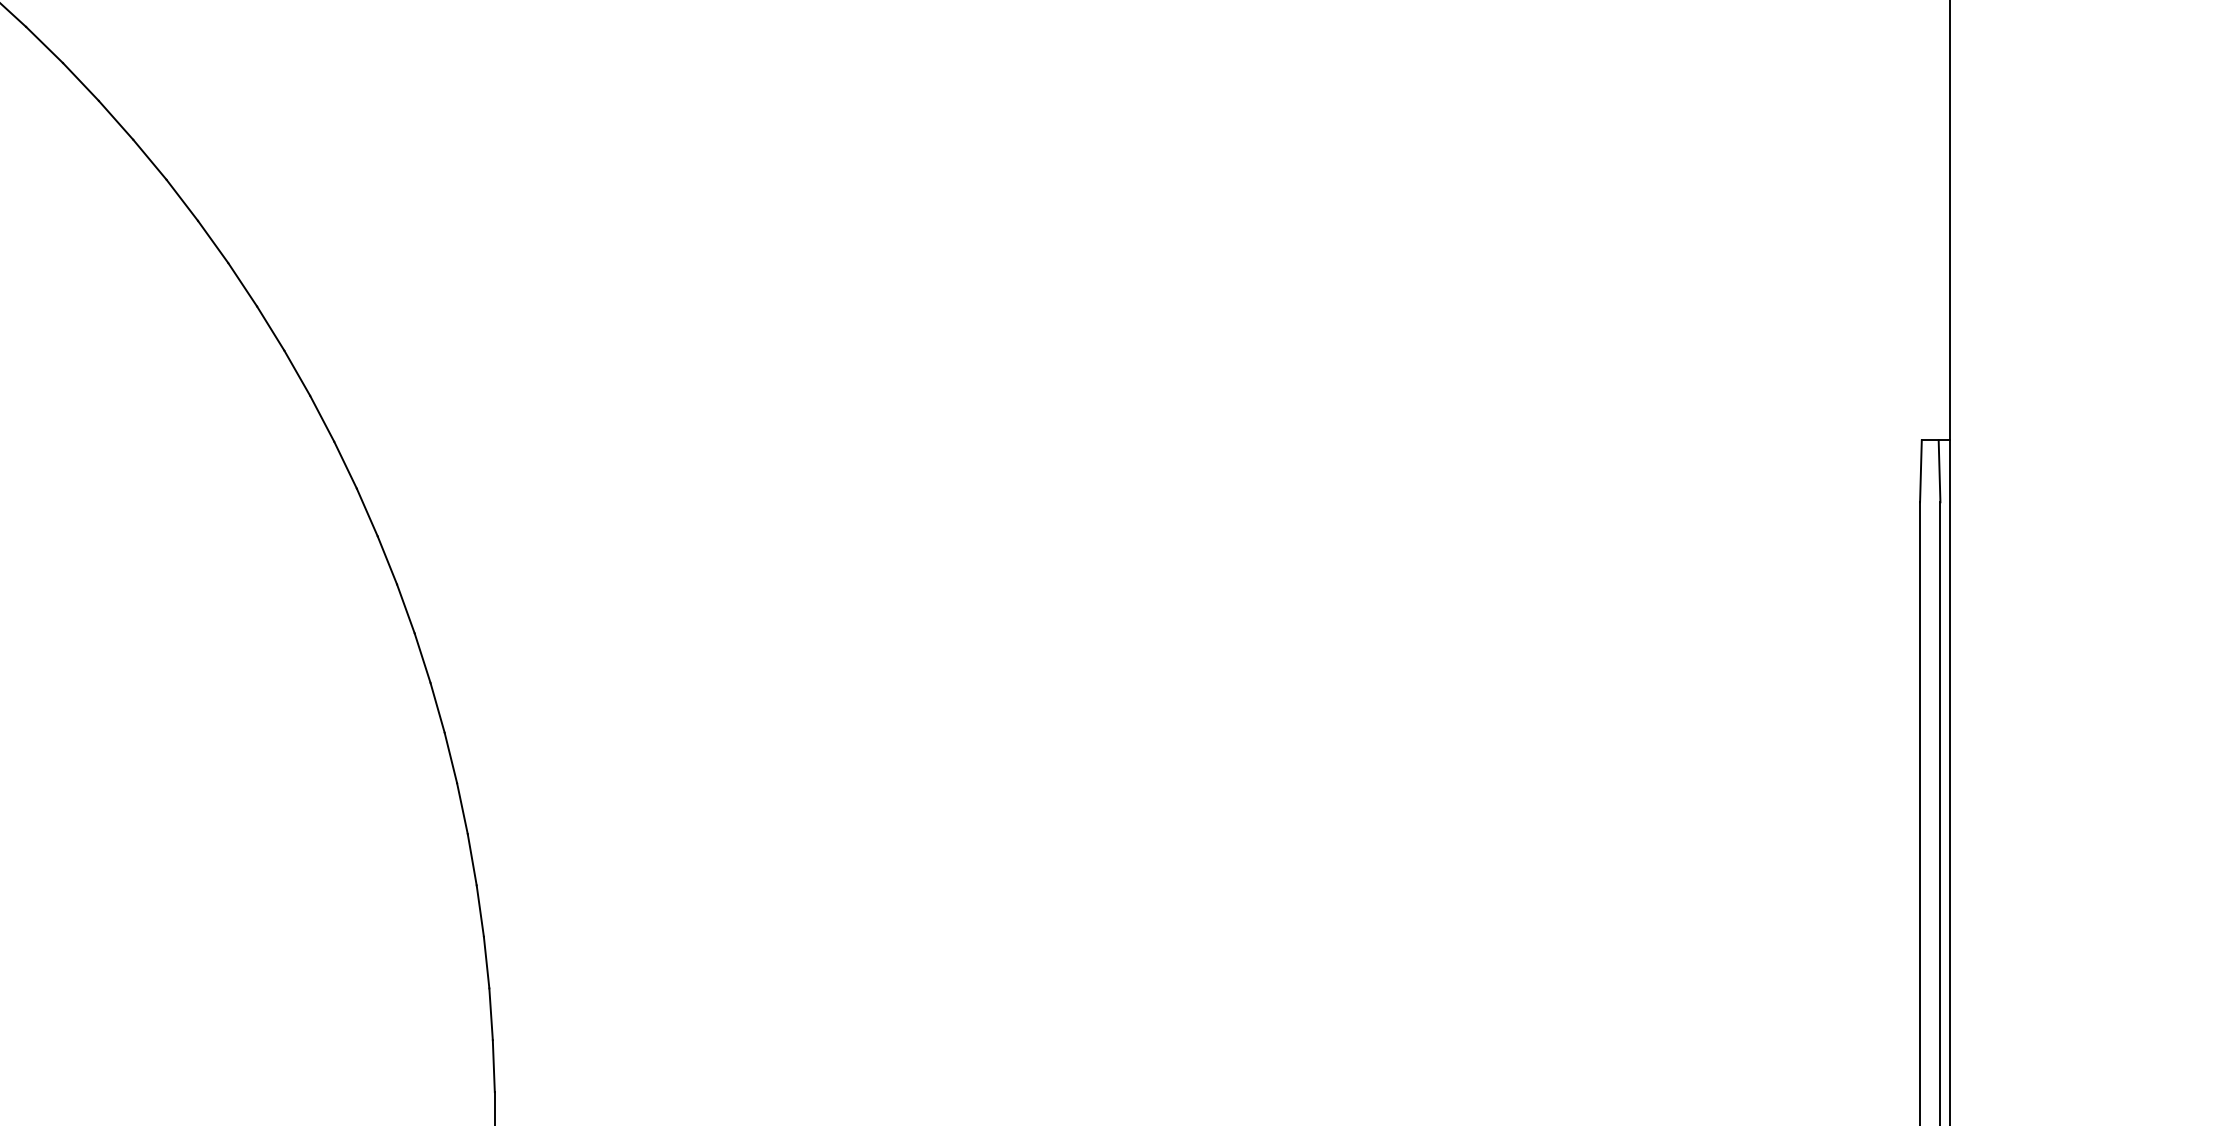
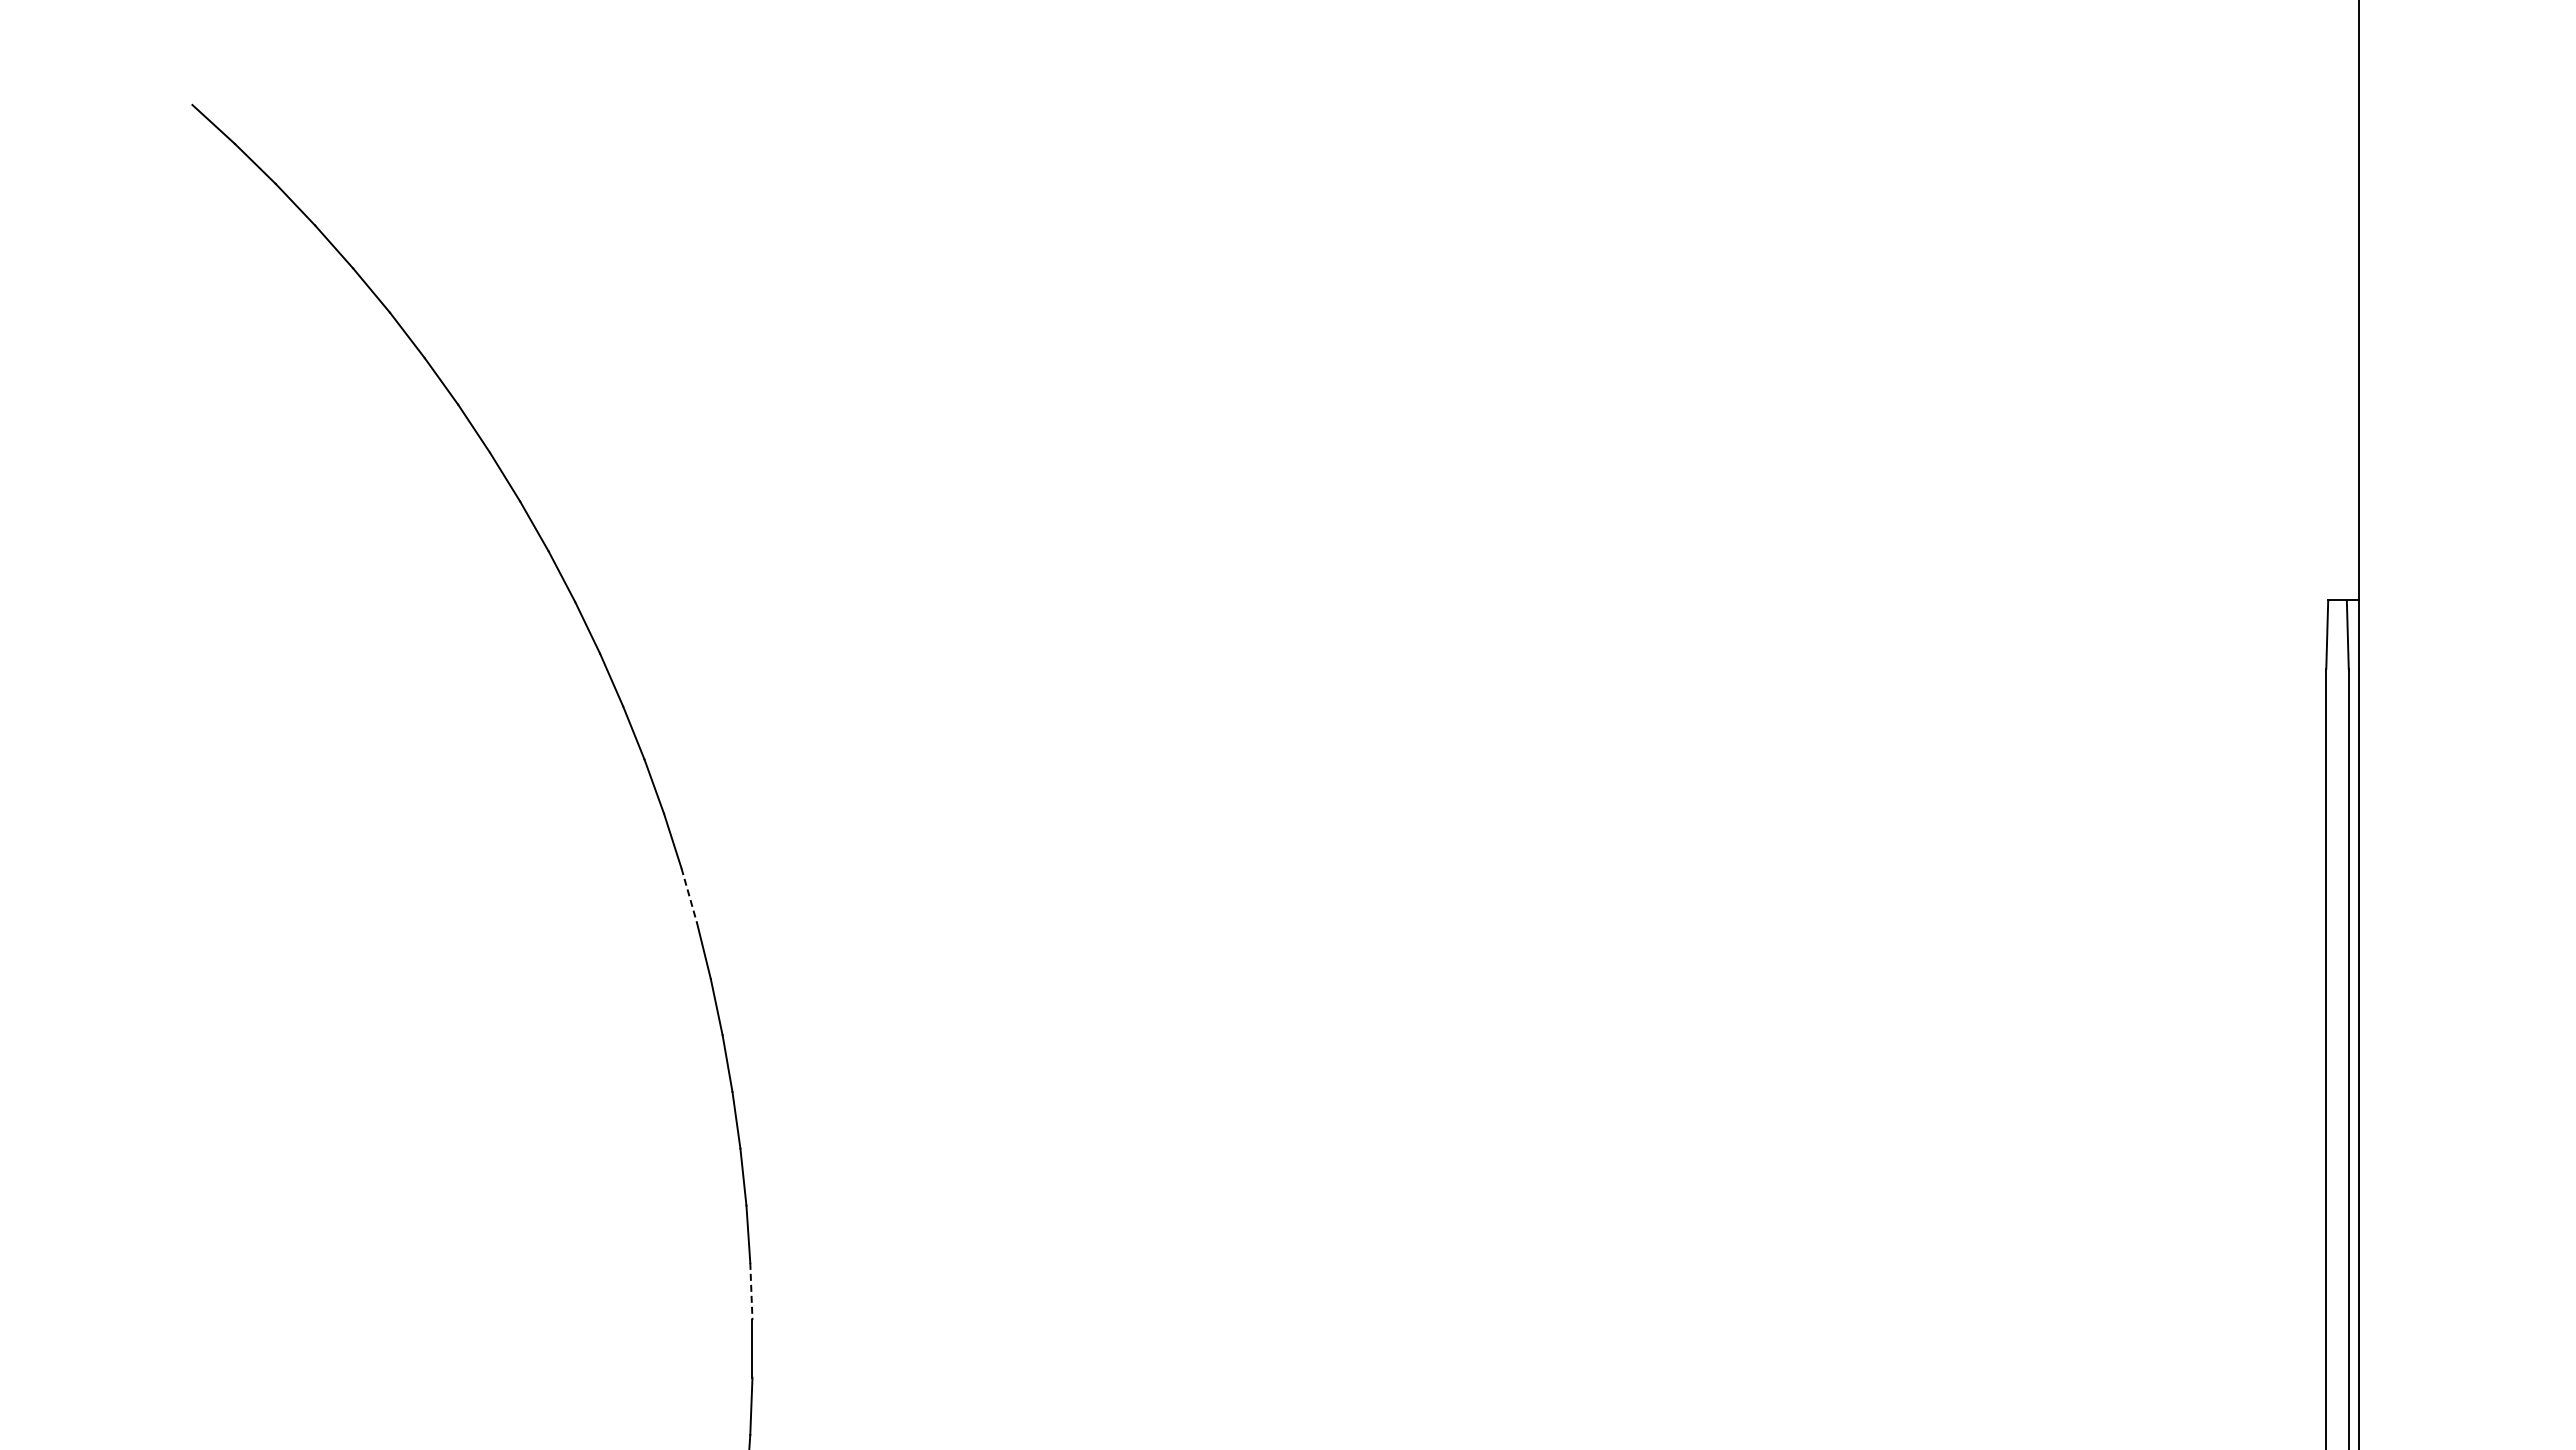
line: (437, 707) -> (689, 895), solid -> dashed
line: (493, 1066) -> (751, 1291), solid -> dashed

